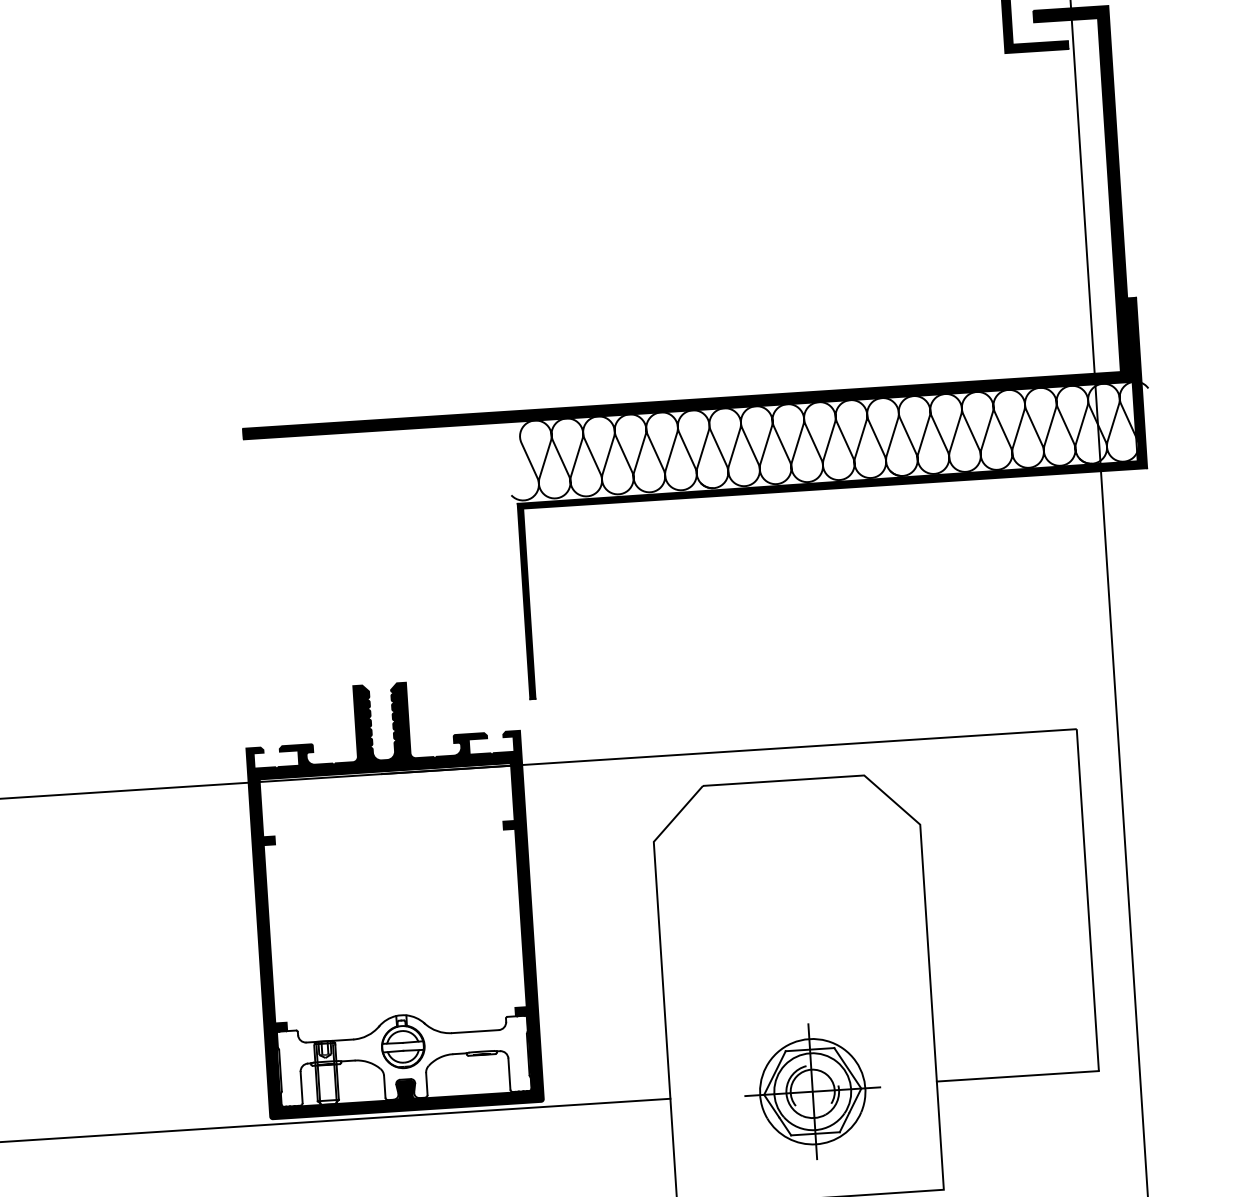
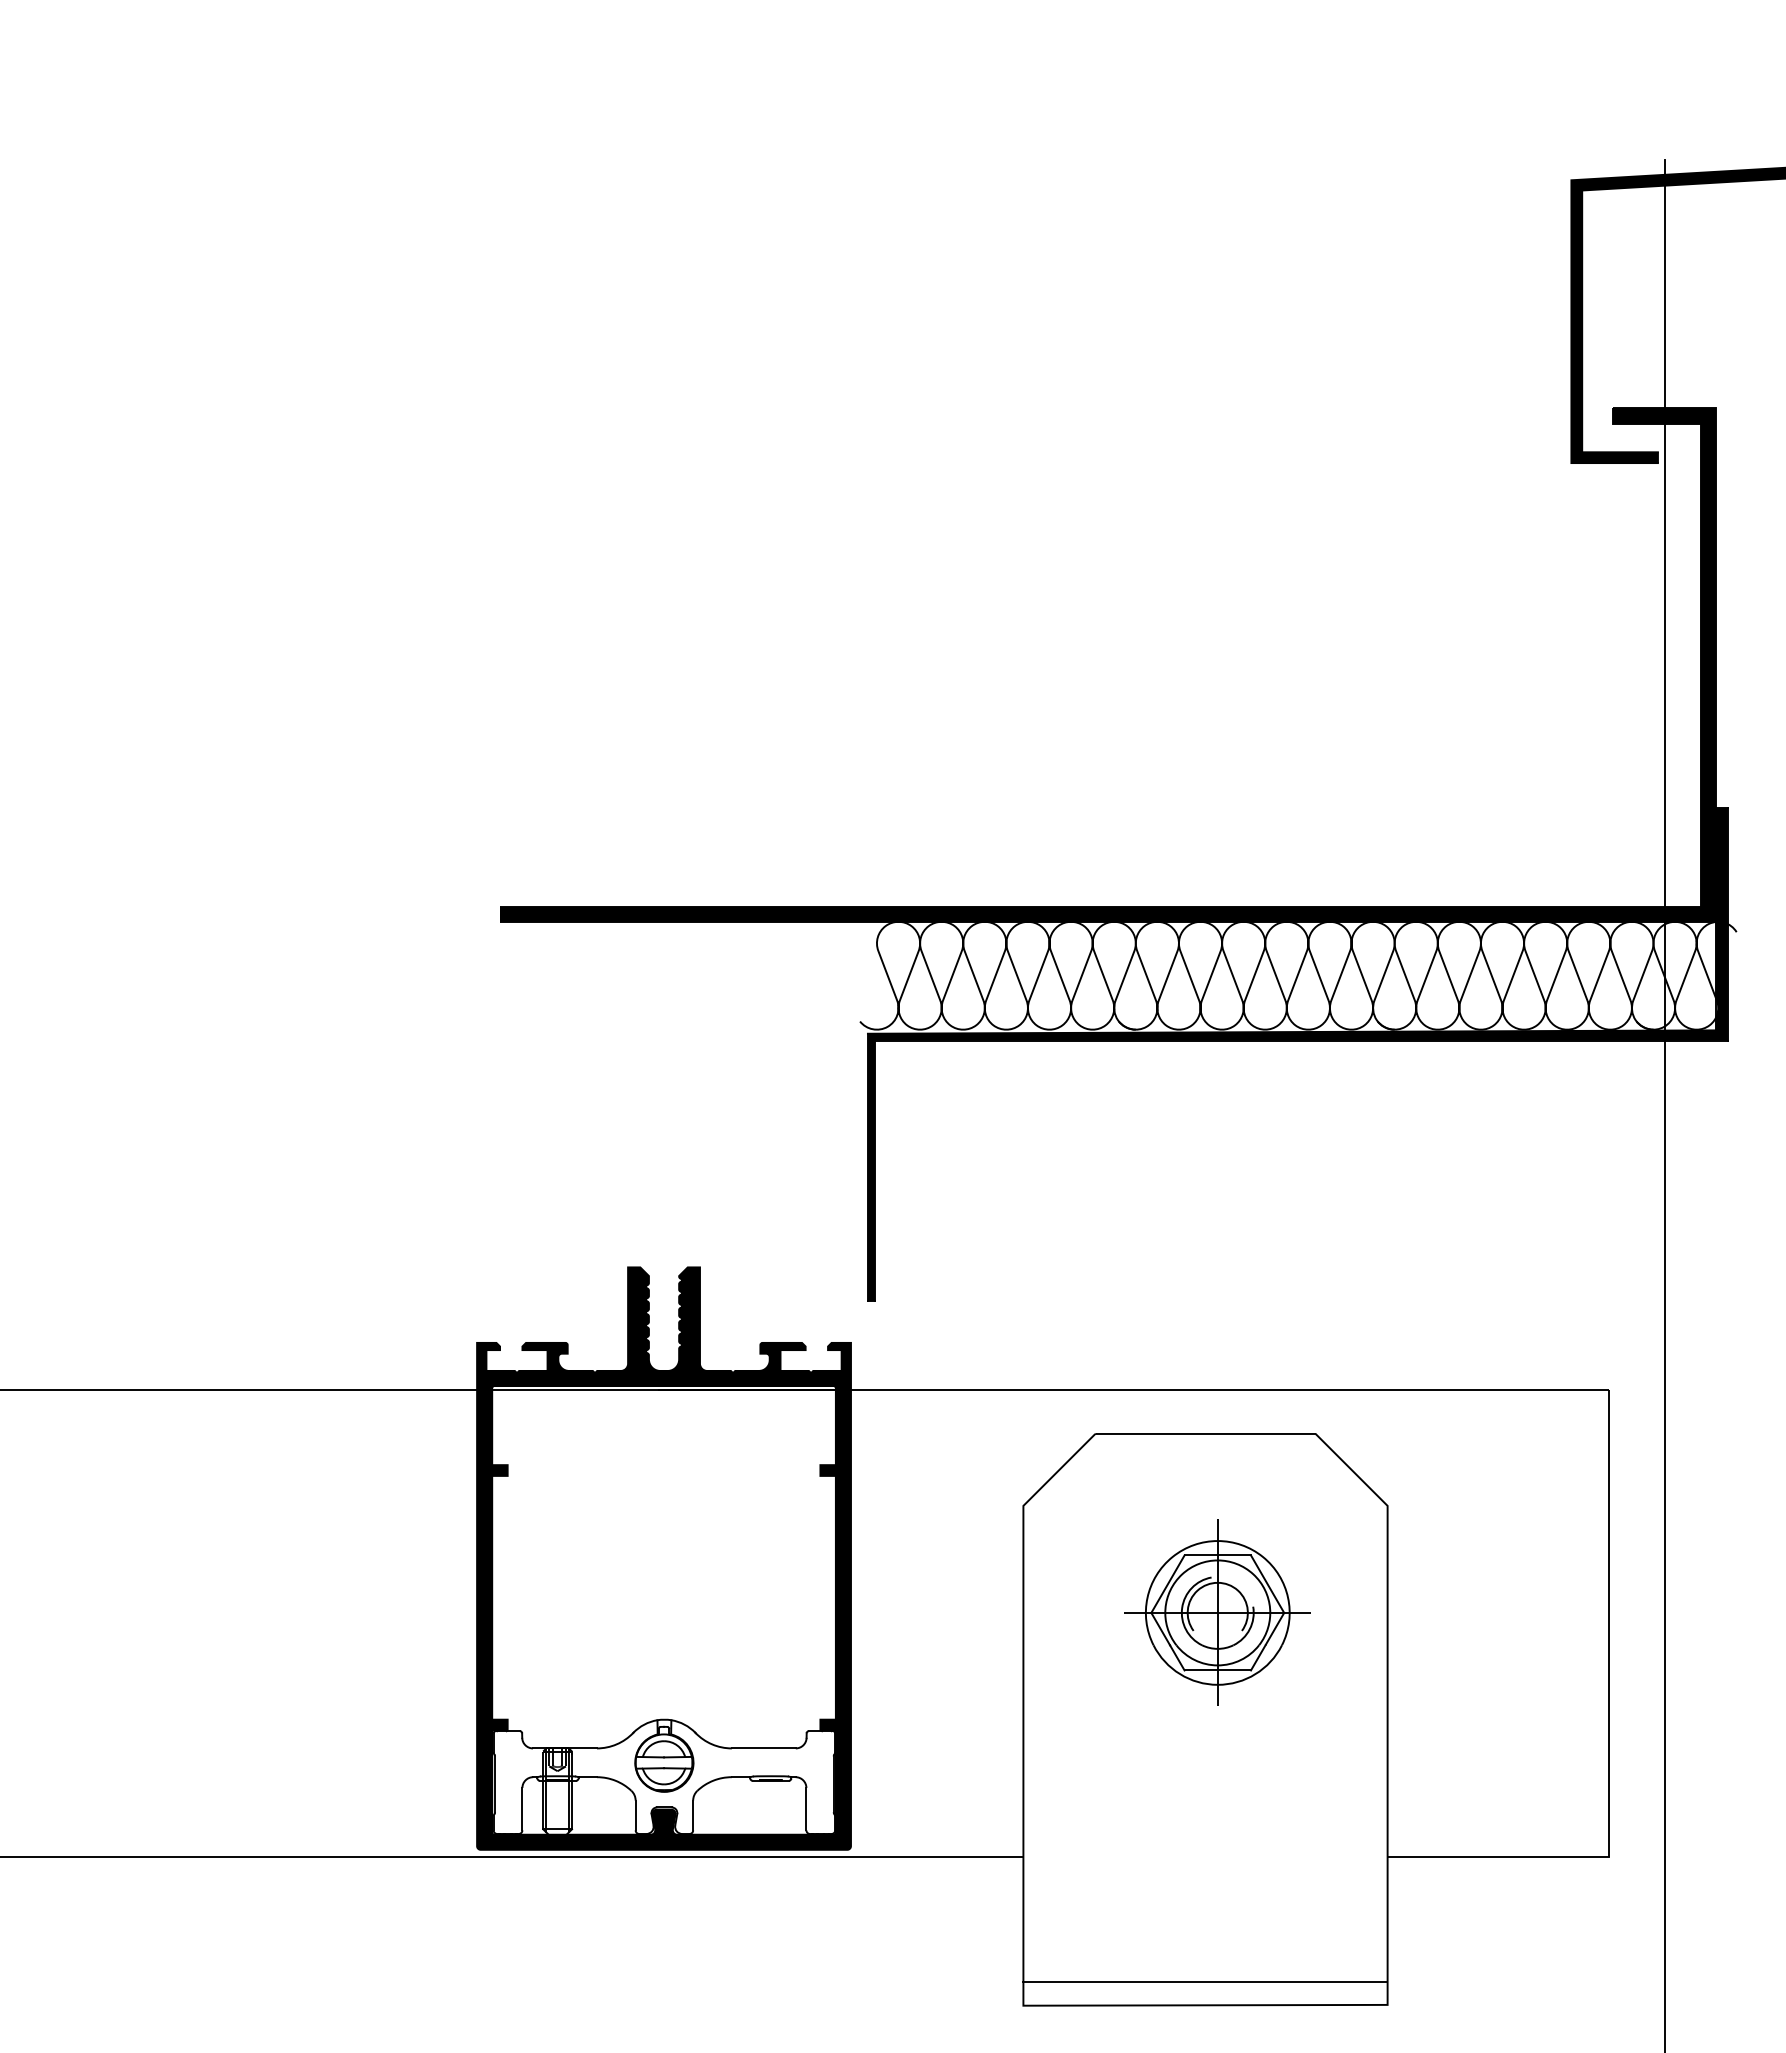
part: (812, 1091) -> (1217, 1612), moved
line: (809, 1181) -> (1205, 1981), added

